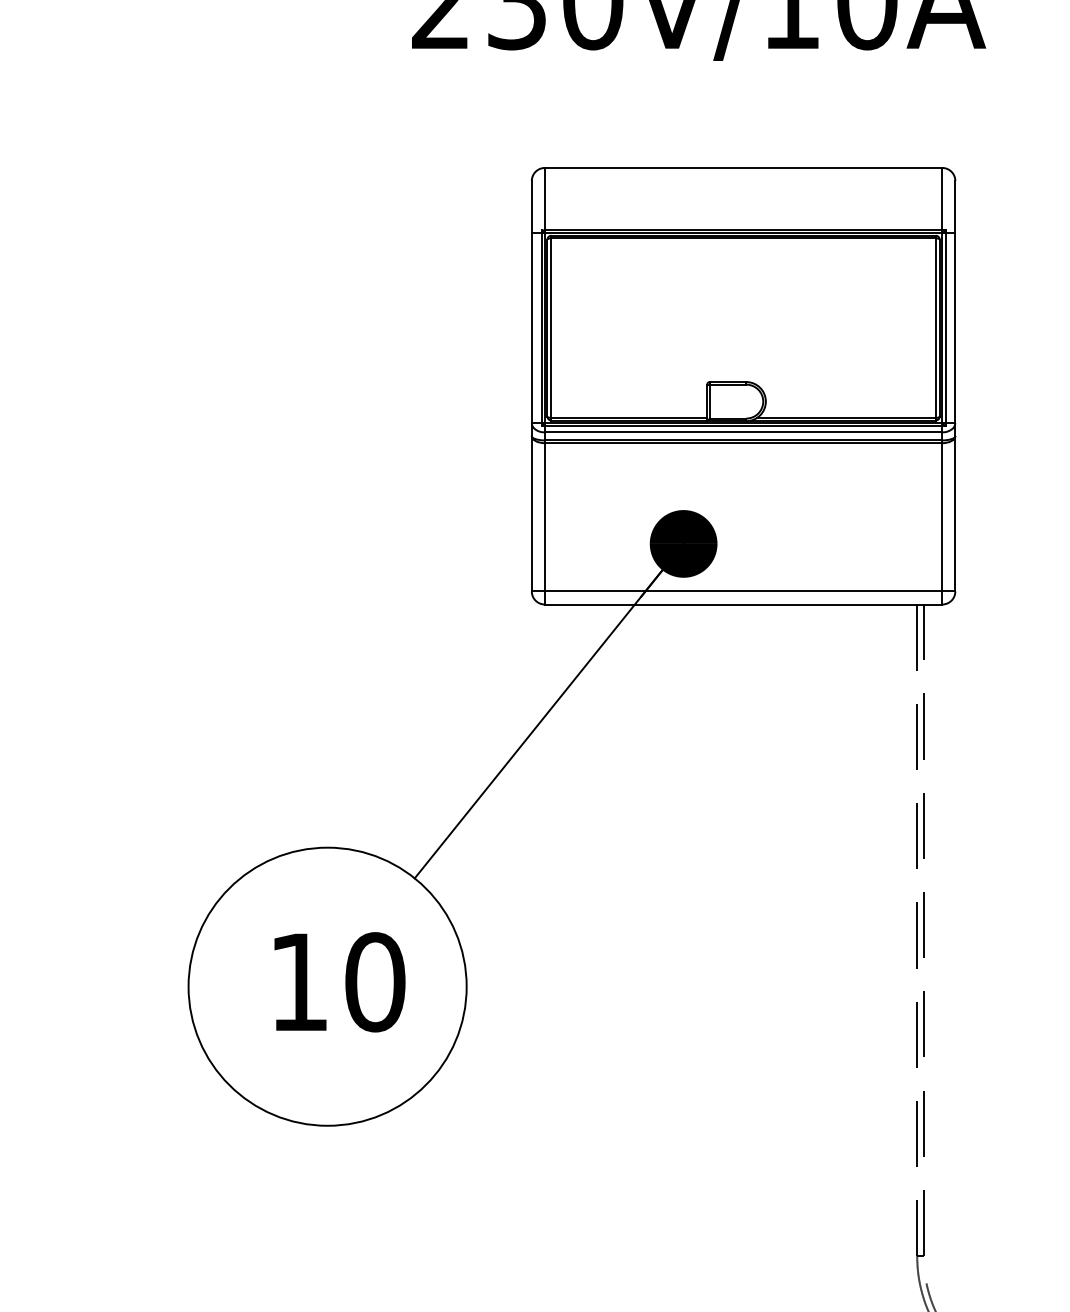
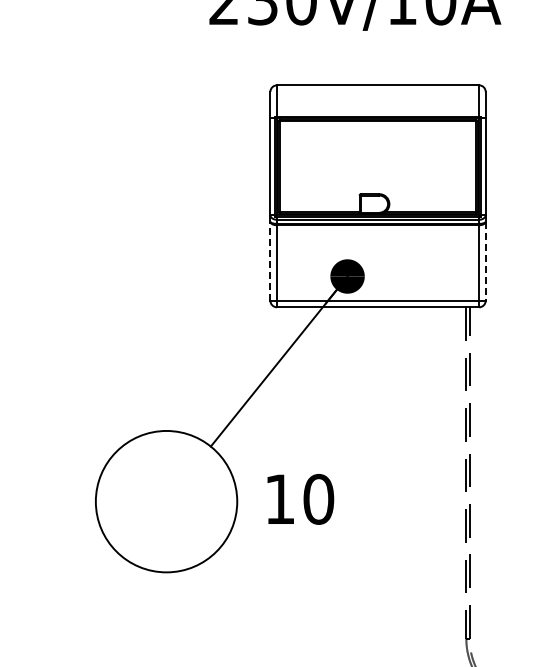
line: (532, 512) -> (270, 260), solid -> dashed
line: (954, 514) -> (485, 261), solid -> dashed
text: (339, 982) -> (300, 499), moved

